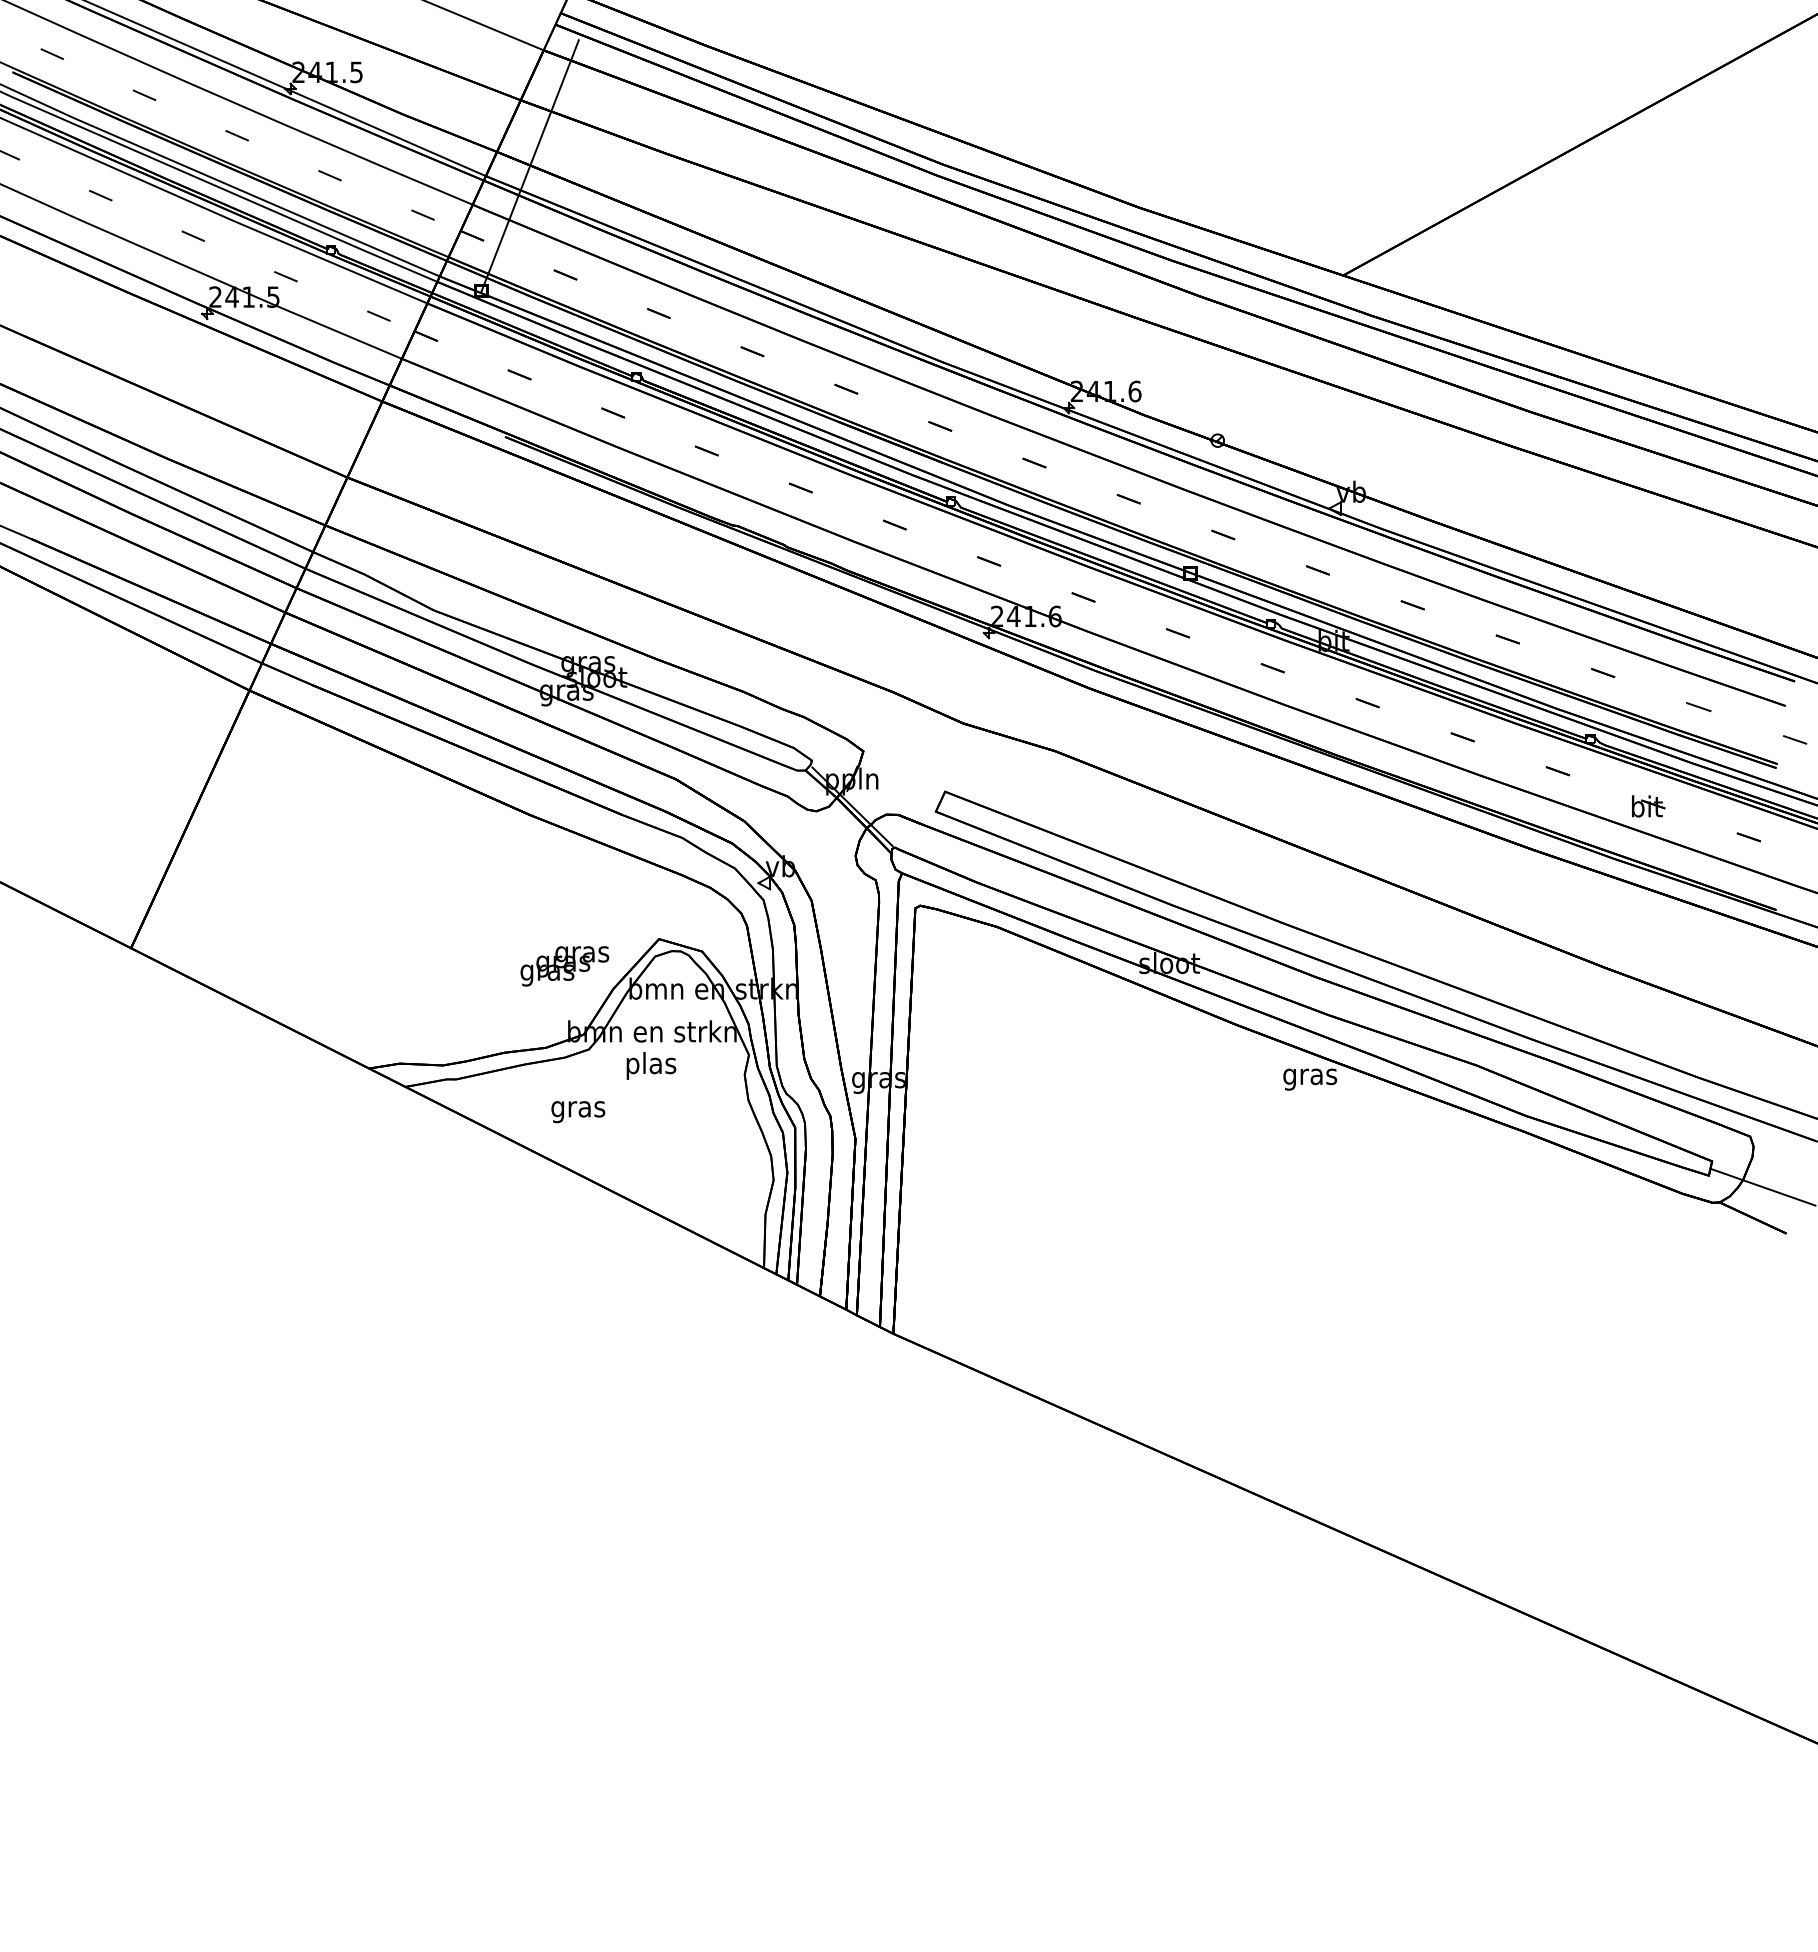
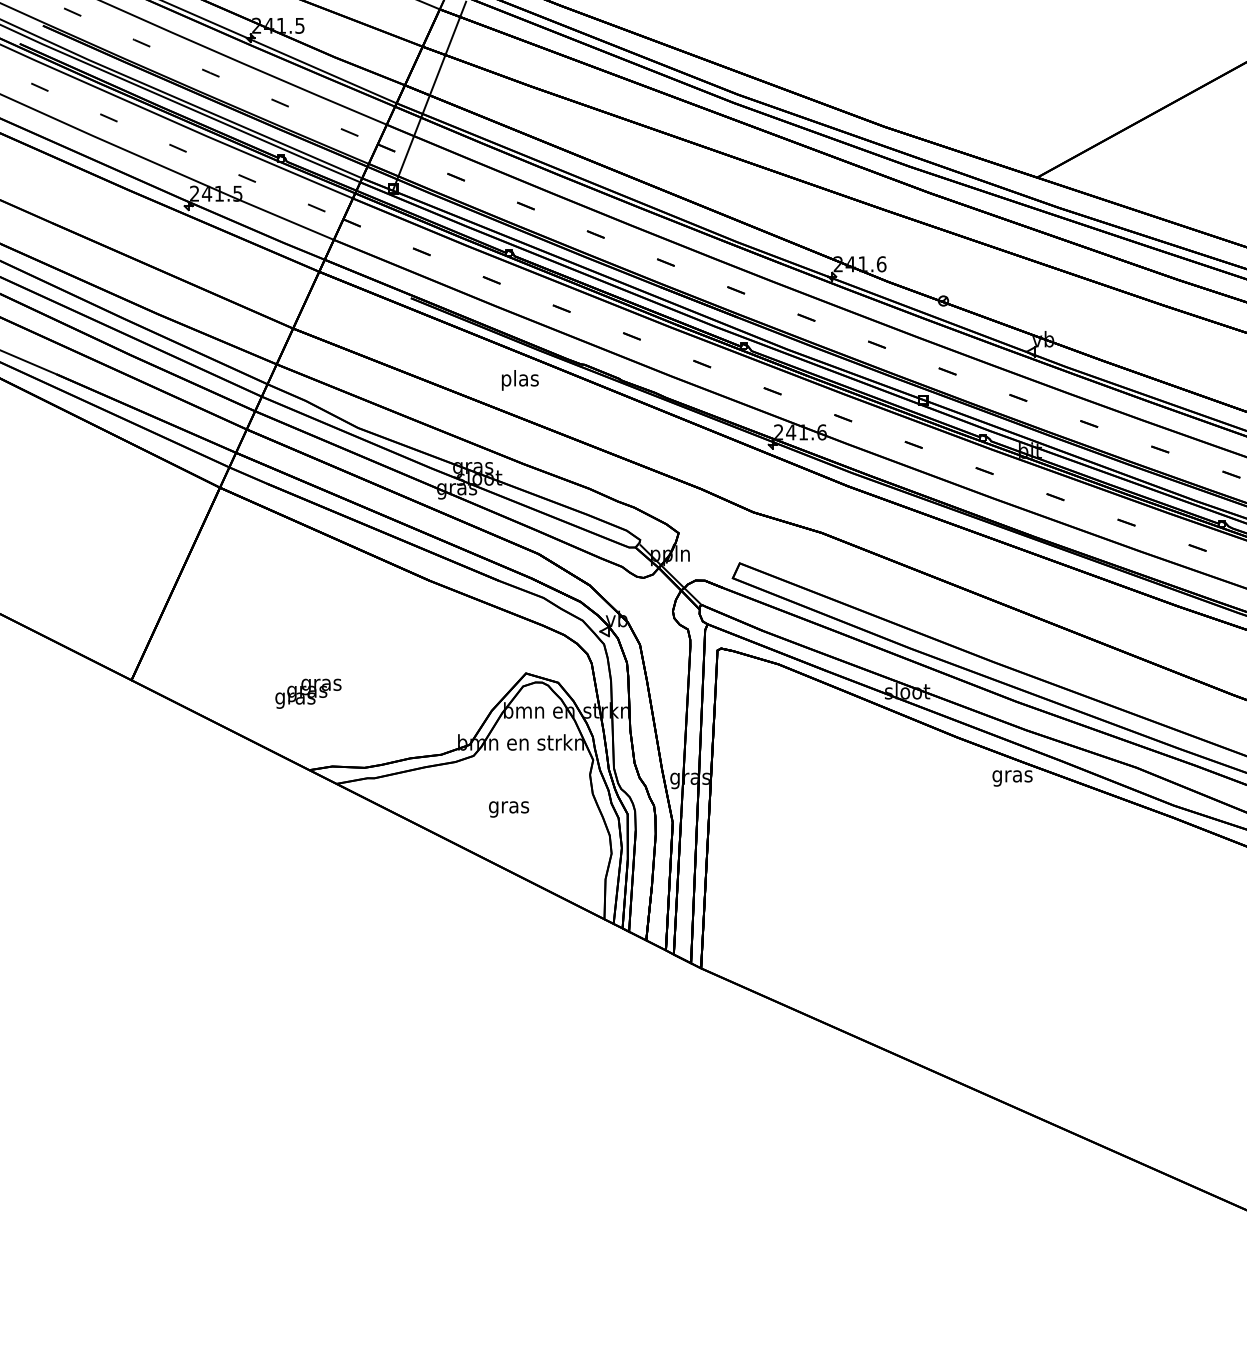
text: (564, 966) -> (308, 693), moved
text: (651, 1065) -> (520, 380), moved
text: (578, 1112) -> (509, 809), moved

